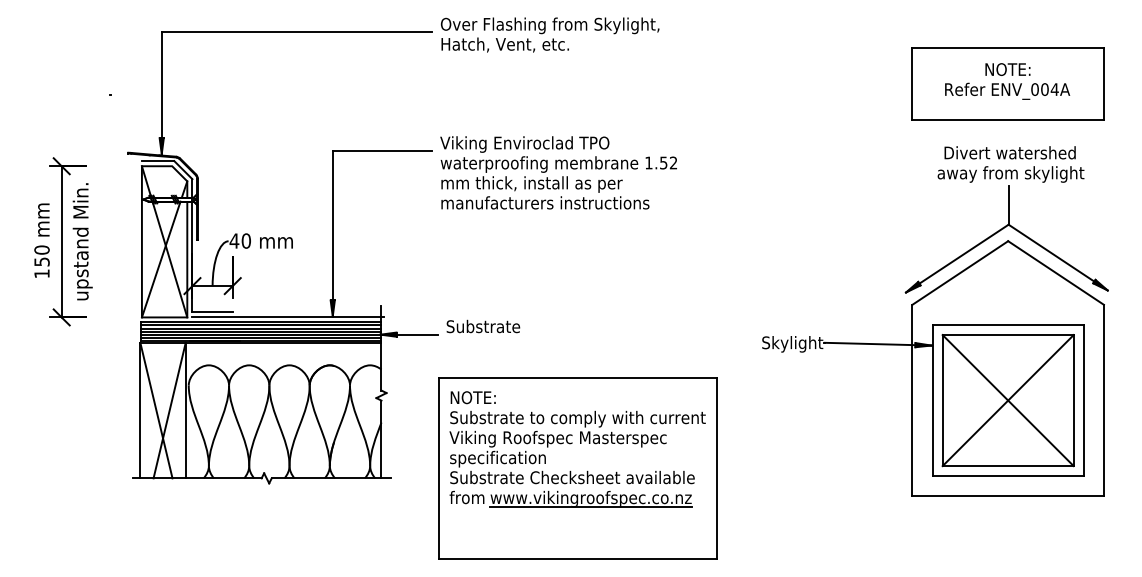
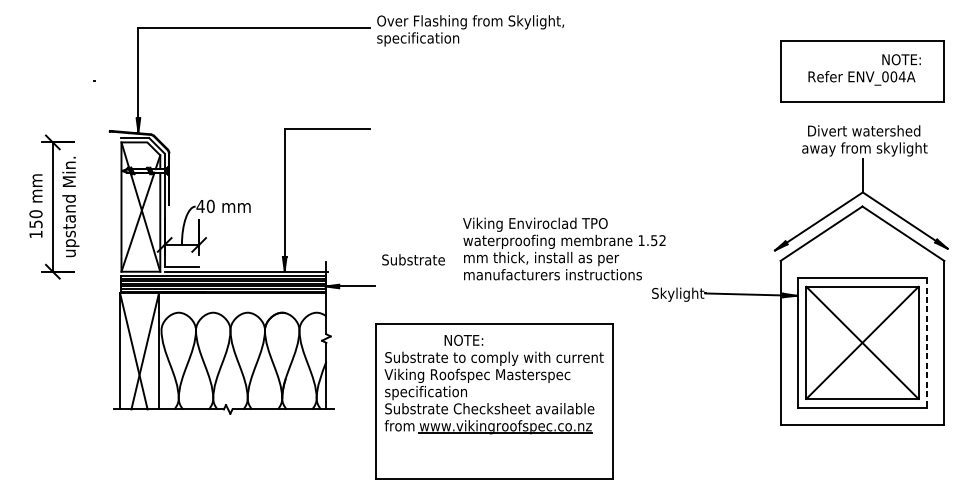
text: (504, 45) -> (431, 39), Hatch, Vent, etc. -> specification
text: (1007, 69) -> (901, 59), moved
text: (558, 172) -> (564, 248), moved
text: (483, 326) -> (413, 259), moved
text: (472, 397) -> (463, 340), moved
line: (1083, 400) -> (926, 342), solid -> dashed

